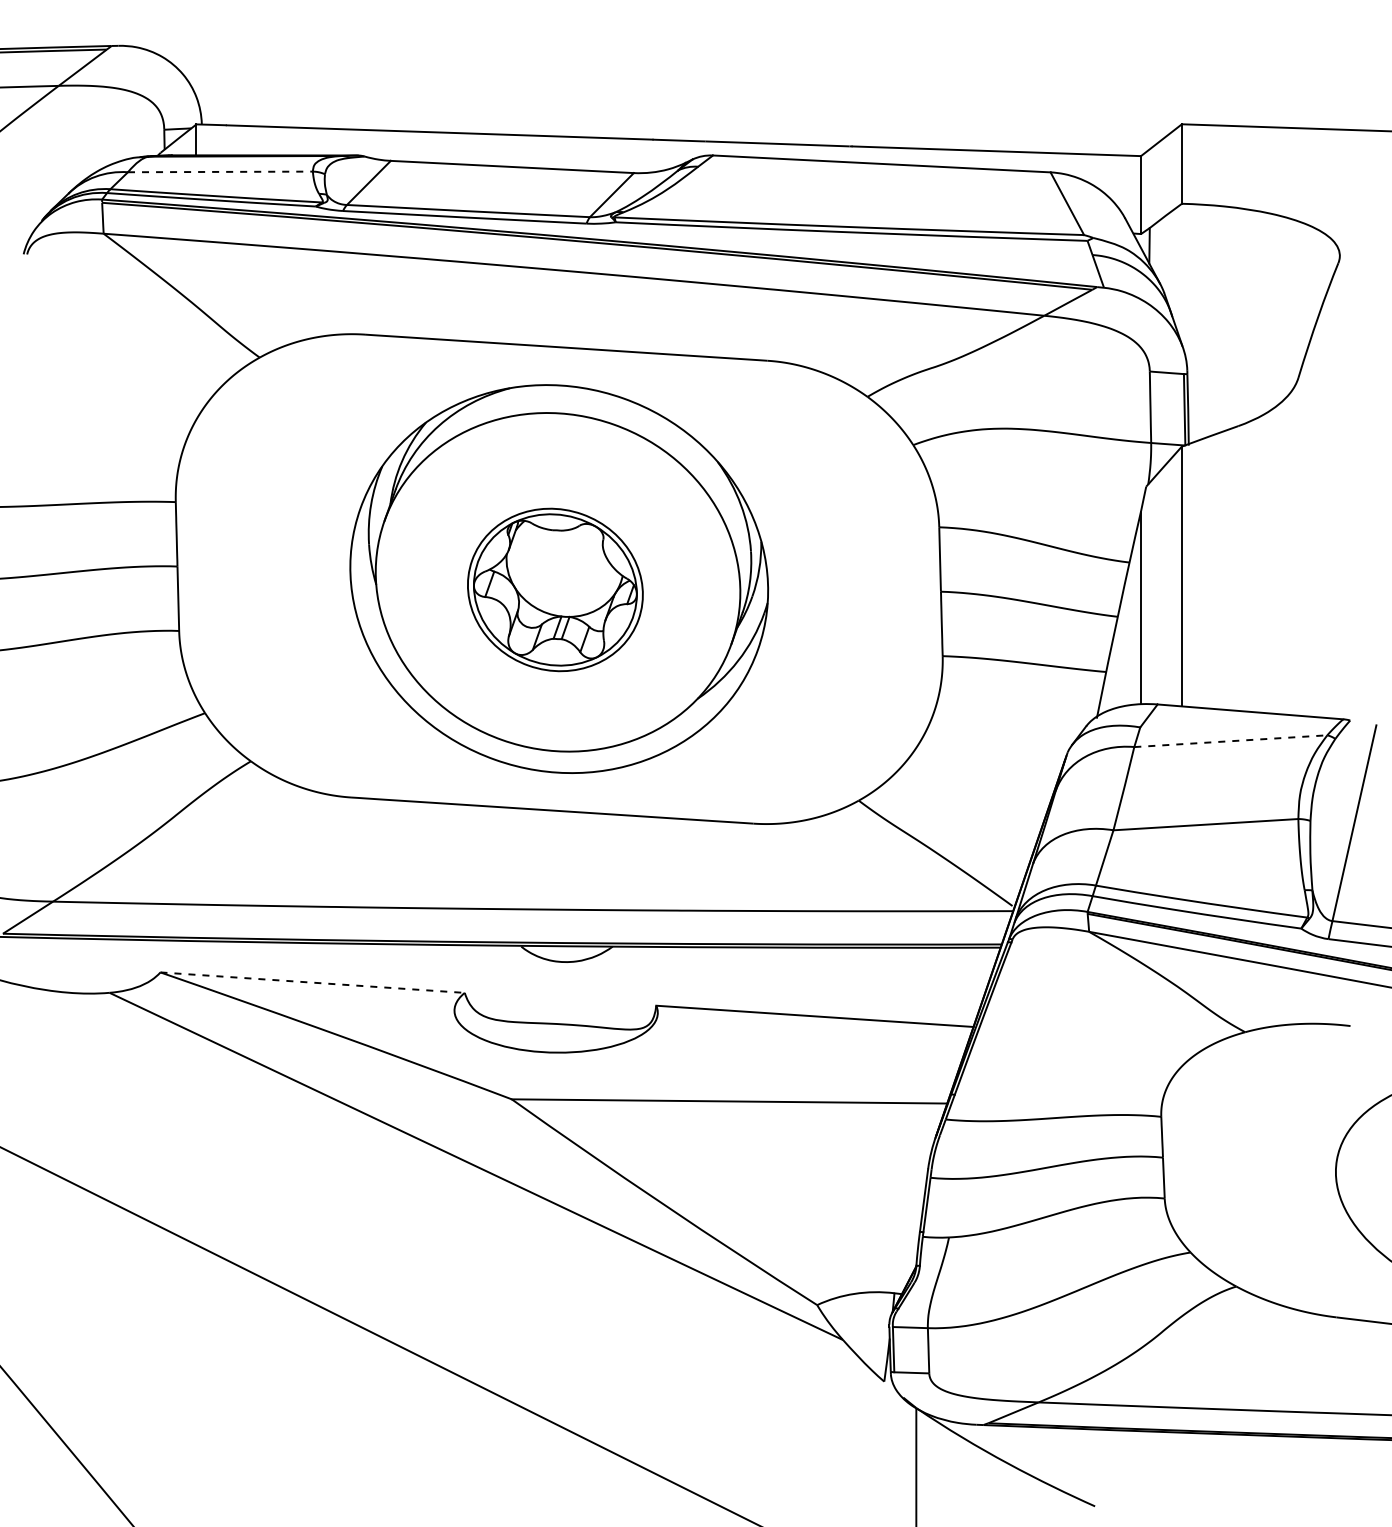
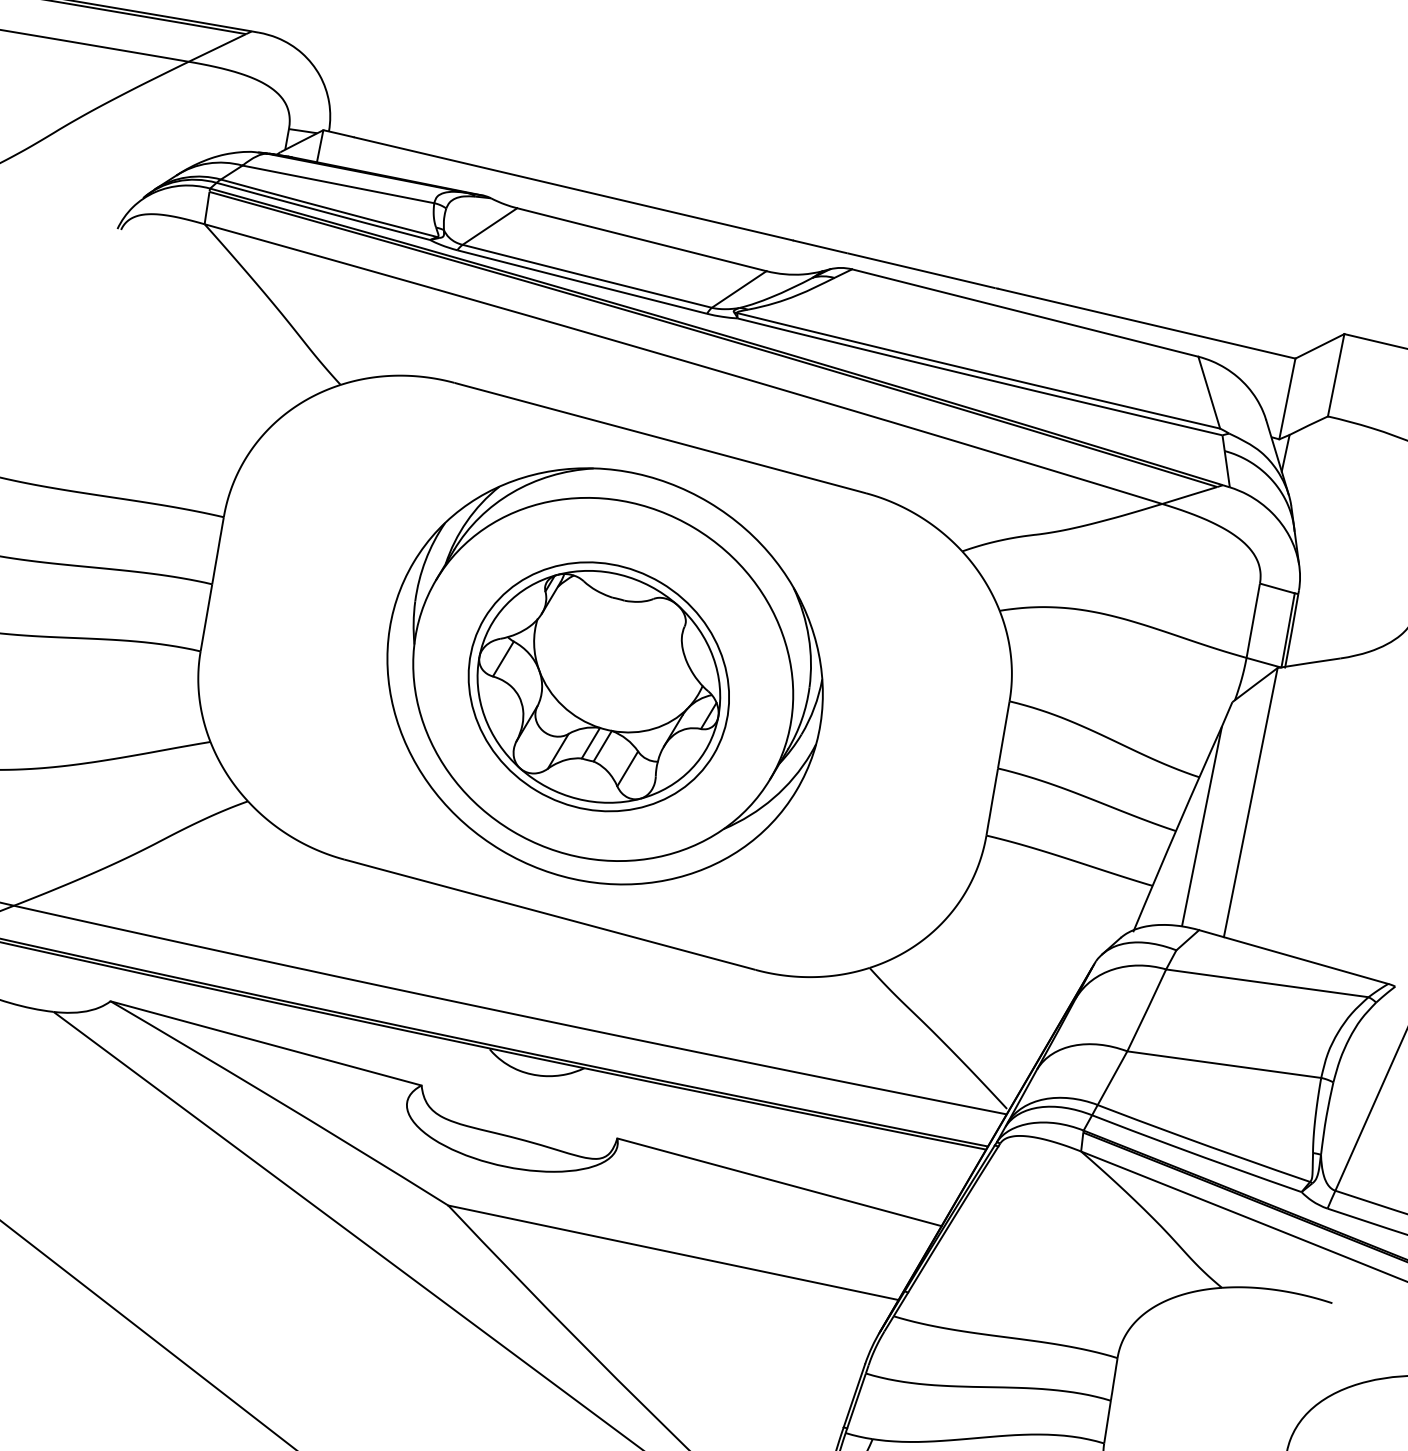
line: (220, 171) -> (338, 183), dashed -> solid
part: (555, 589) -> (599, 686), size x1.43
line: (1230, 741) -> (1266, 983), dashed -> solid
line: (312, 982) -> (266, 1043), dashed -> solid

